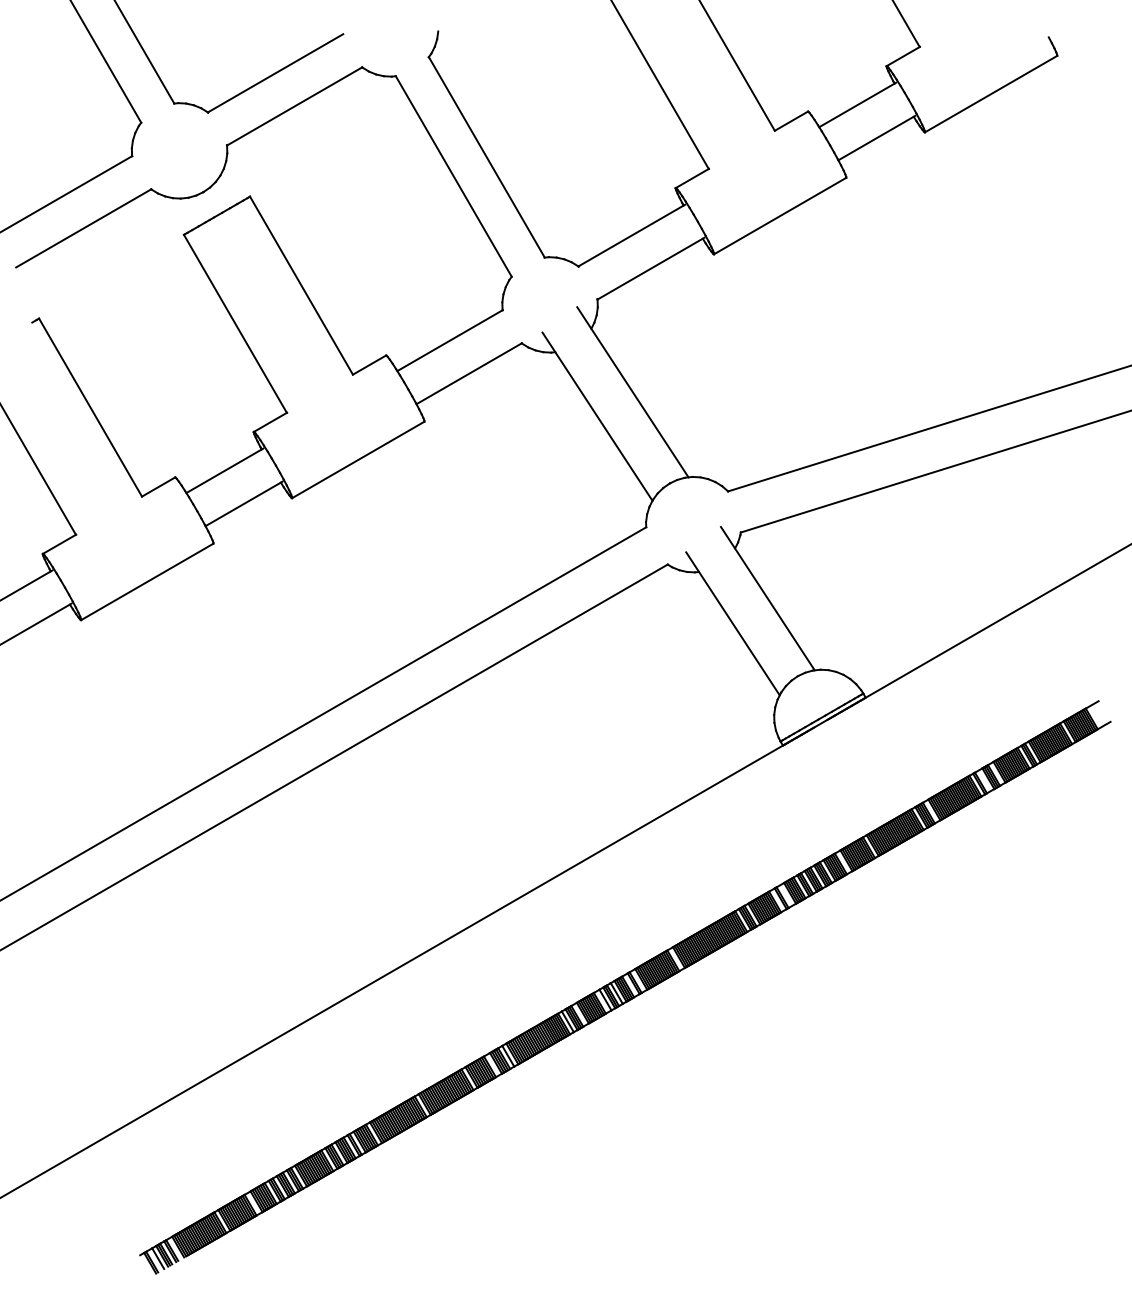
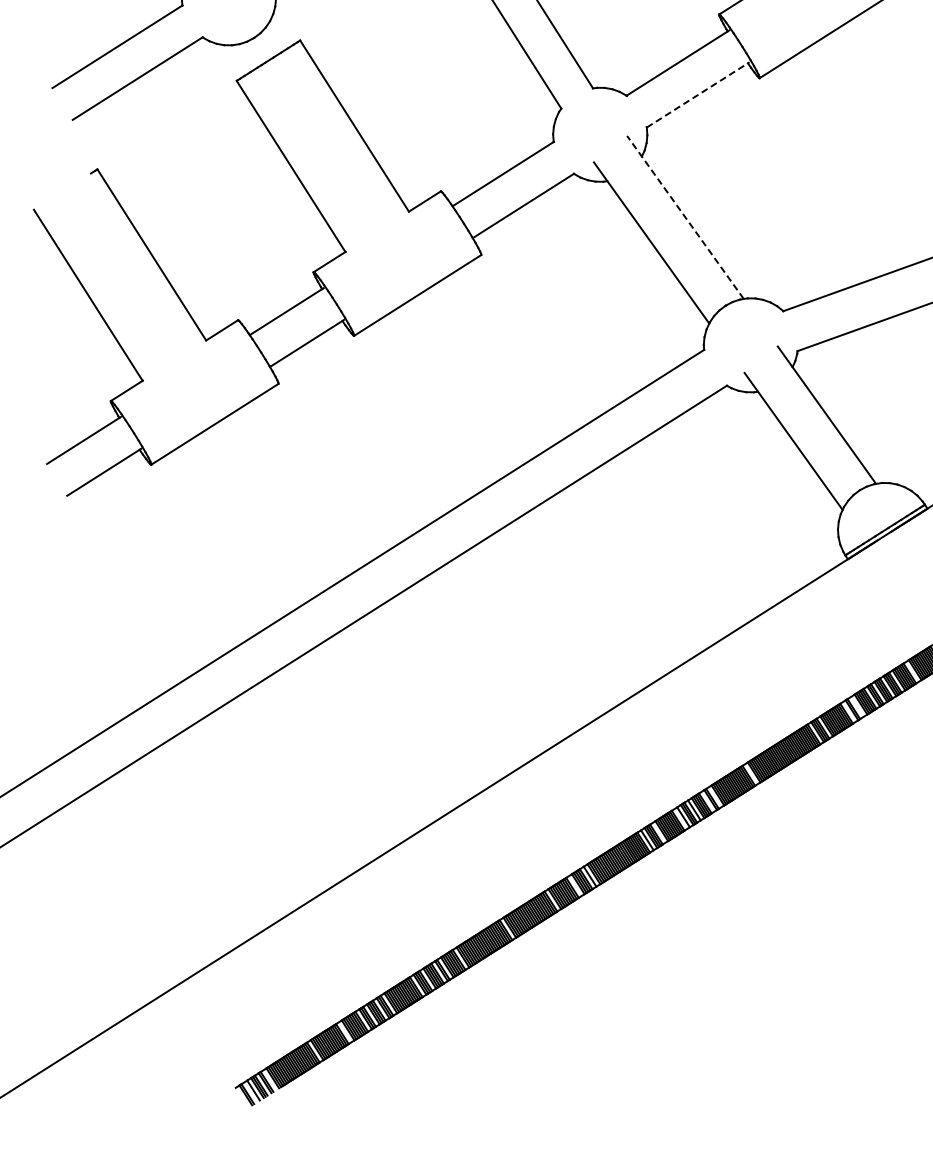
line: (651, 268) -> (698, 94), solid -> dashed
line: (632, 392) -> (685, 217), solid -> dashed

